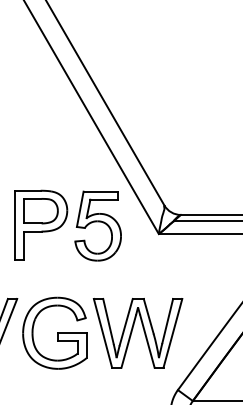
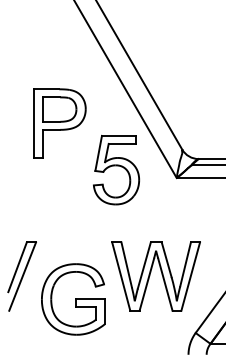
part: (41, 224) -> (60, 122), moved
part: (54, 332) -> (73, 298), moved

